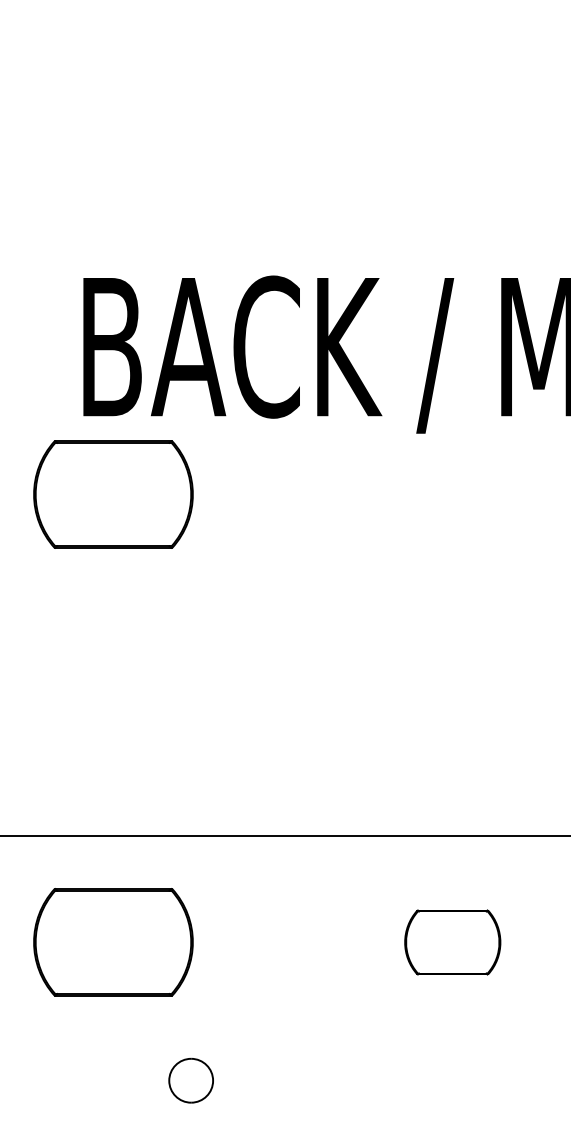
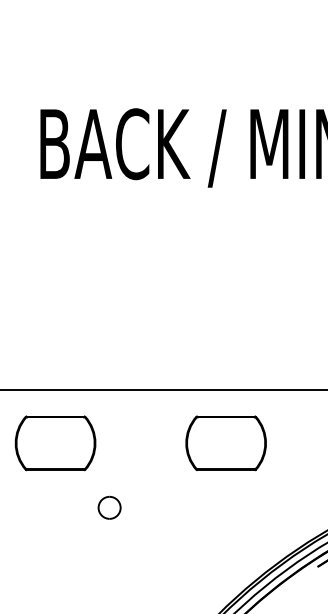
part: (113, 494) -> (55, 218), removed
part: (451, 942) -> (225, 443), size x1.67
part: (190, 1080) -> (109, 507), moved

